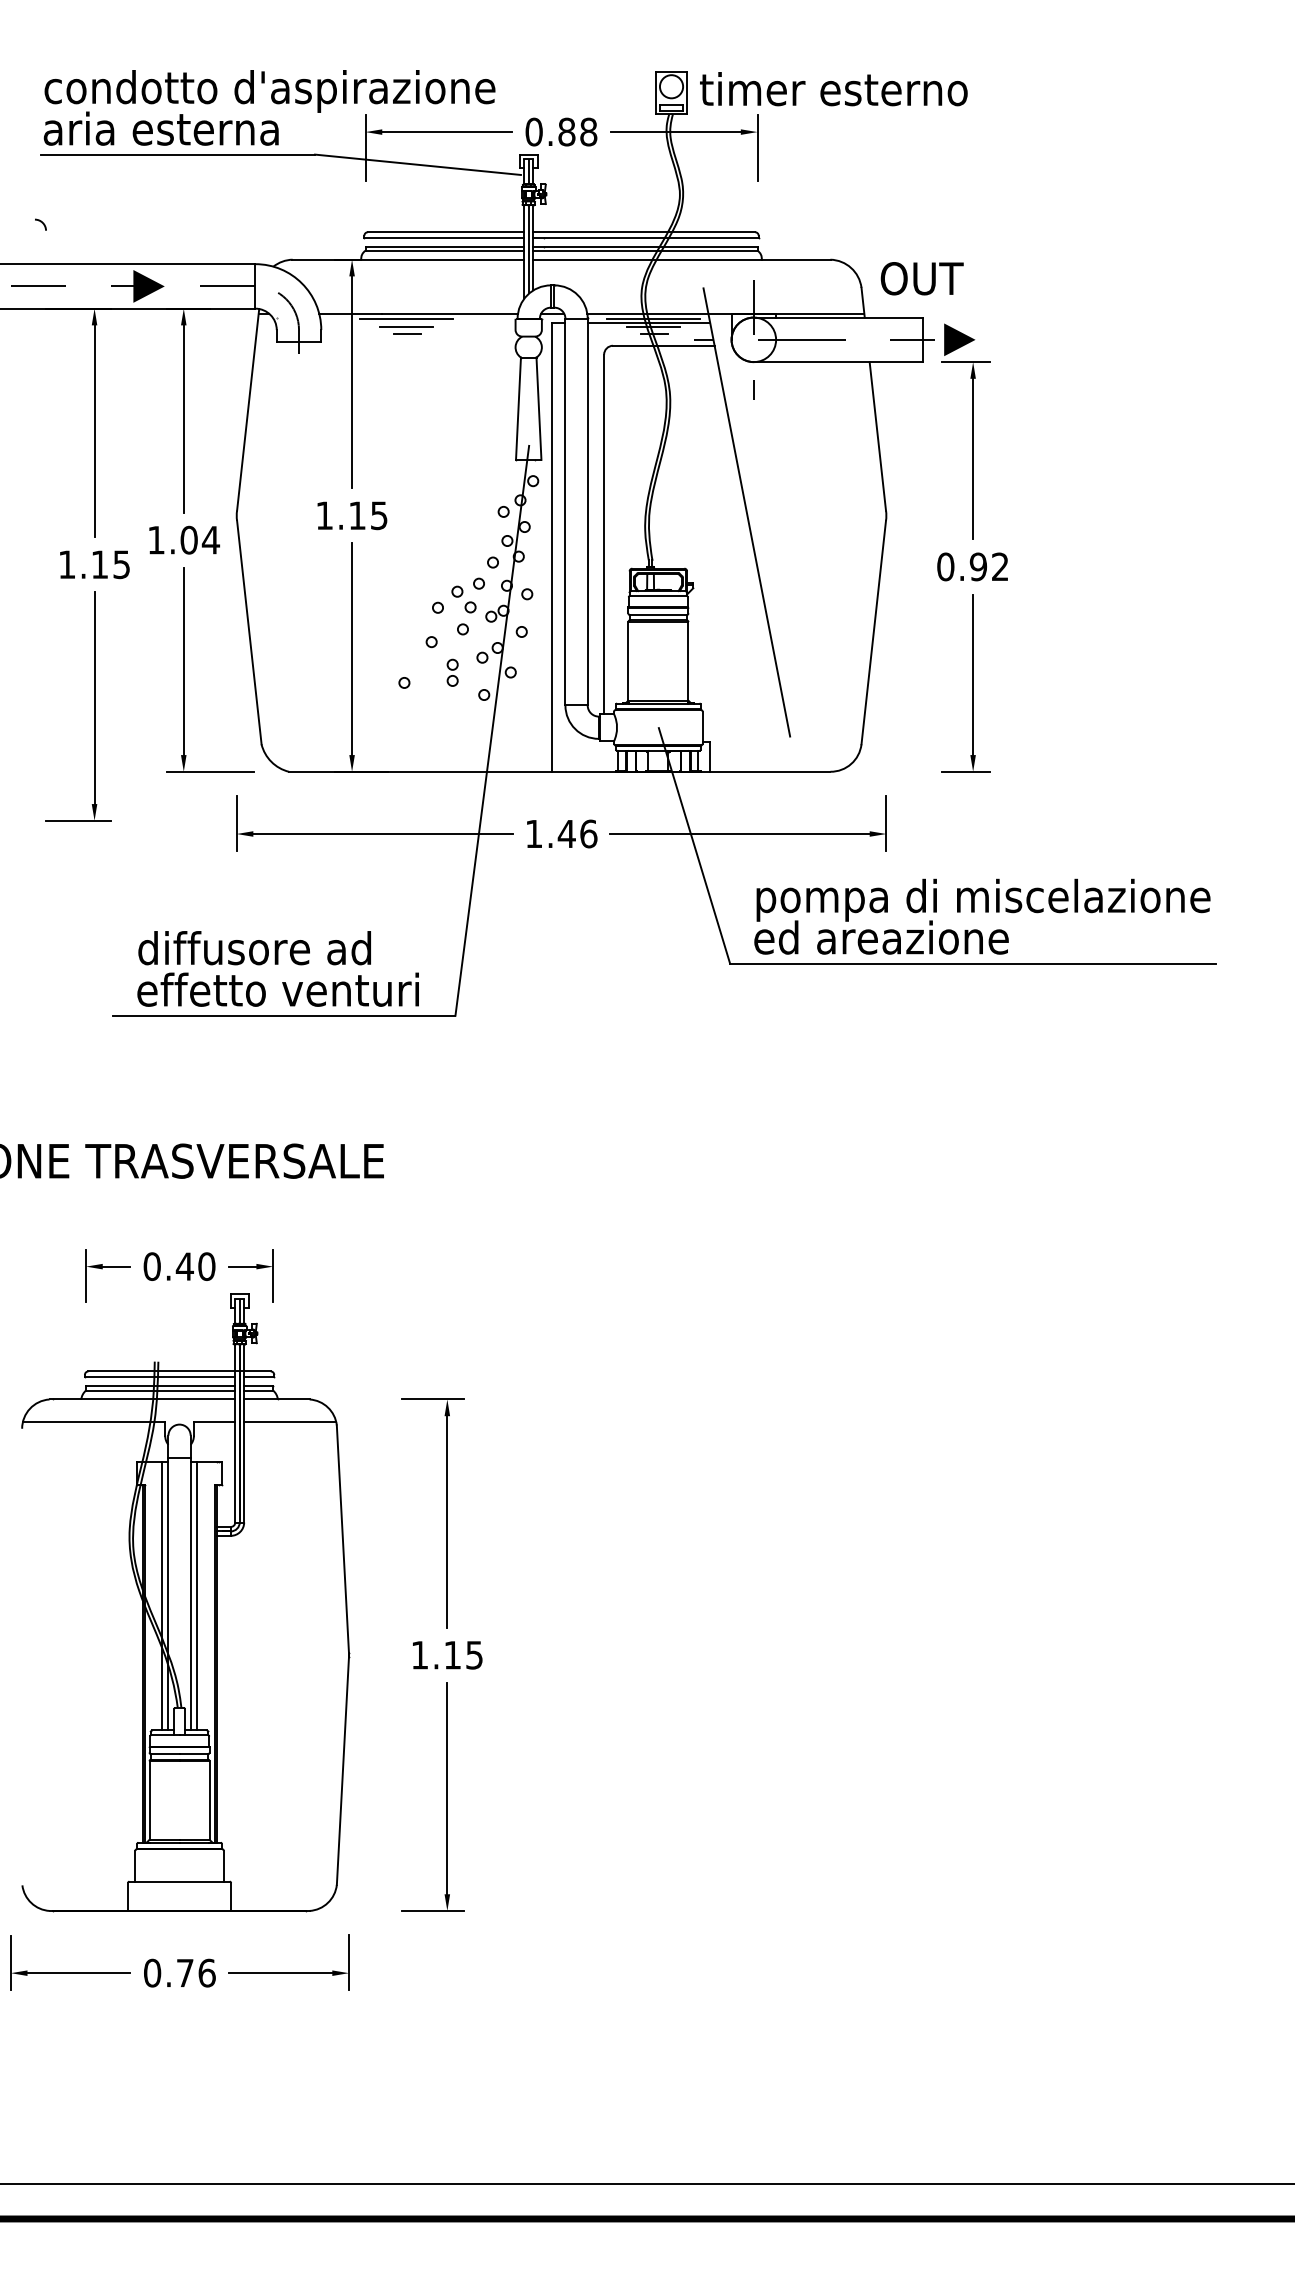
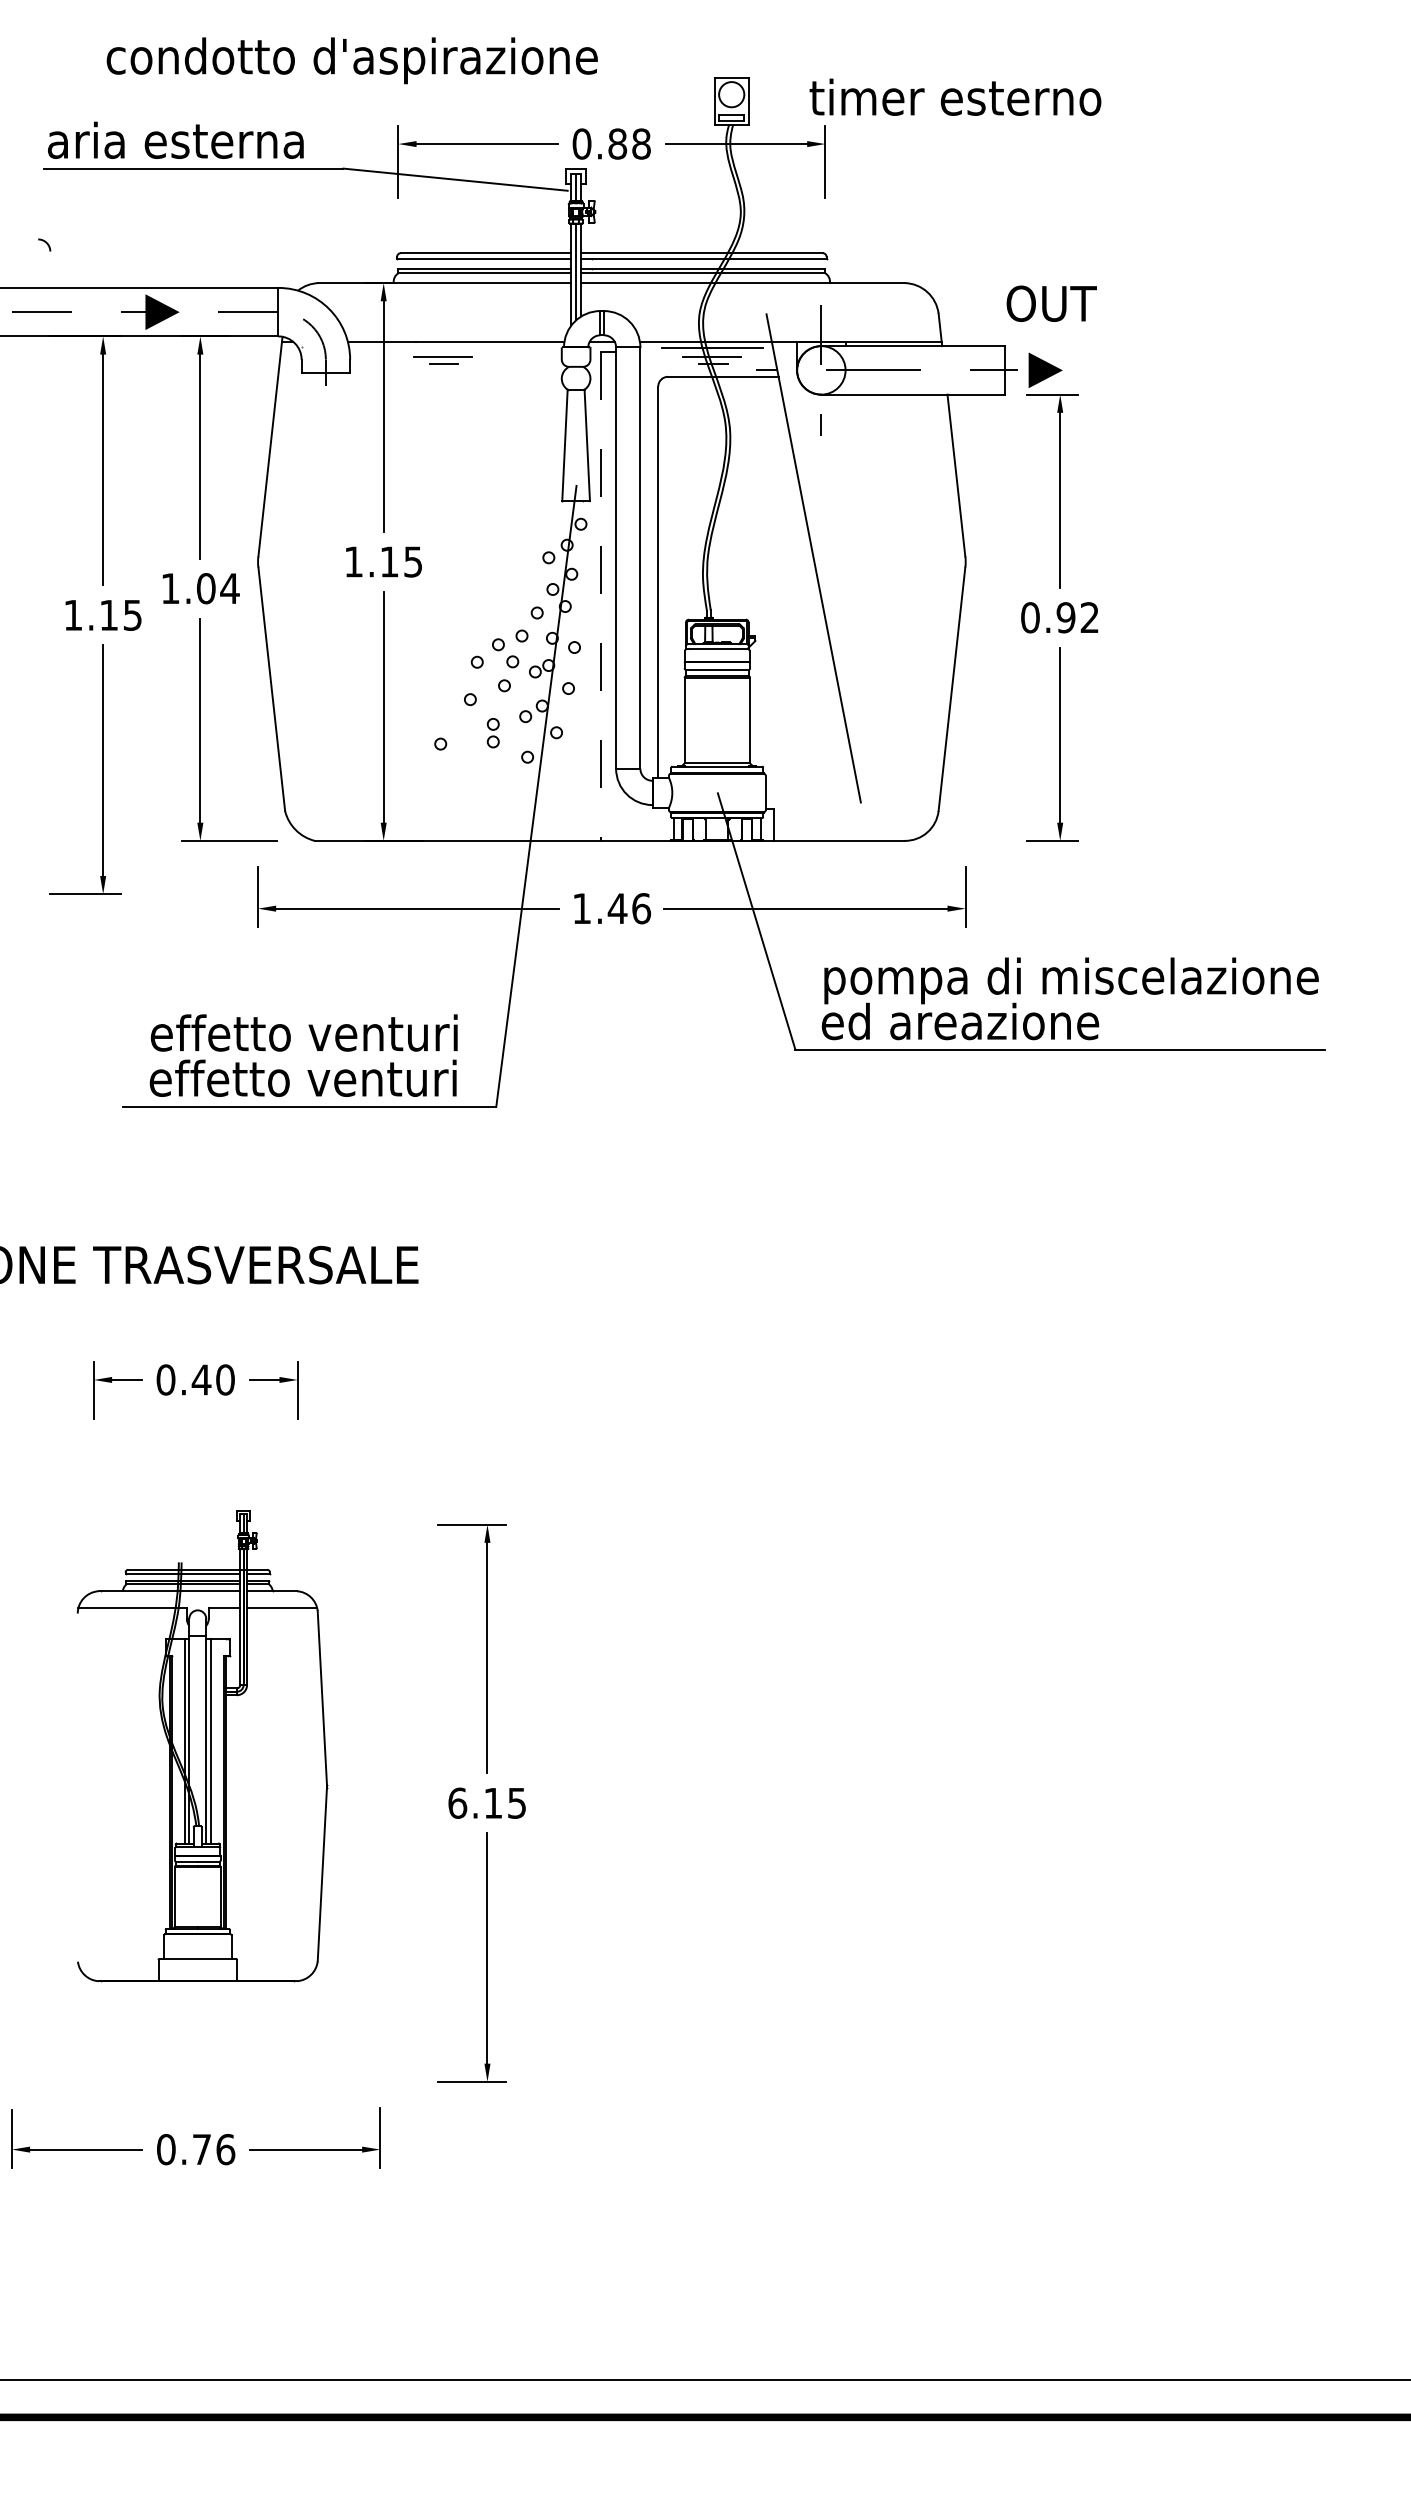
text: (833, 88) -> (955, 96), moved
text: (269, 91) -> (351, 60), moved
text: (921, 278) -> (1051, 303), moved
line: (406, 319) -> (442, 348), removed
line: (648, 322) -> (706, 351), removed
line: (552, 547) -> (601, 596), solid -> dashed
text: (279, 947) -> (304, 1032), diffusore ad -> effetto venturi
part: (185, 1603) -> (202, 1746), size x0.7
text: (419, 1654) -> (457, 1802), 1.15 -> 6.15

